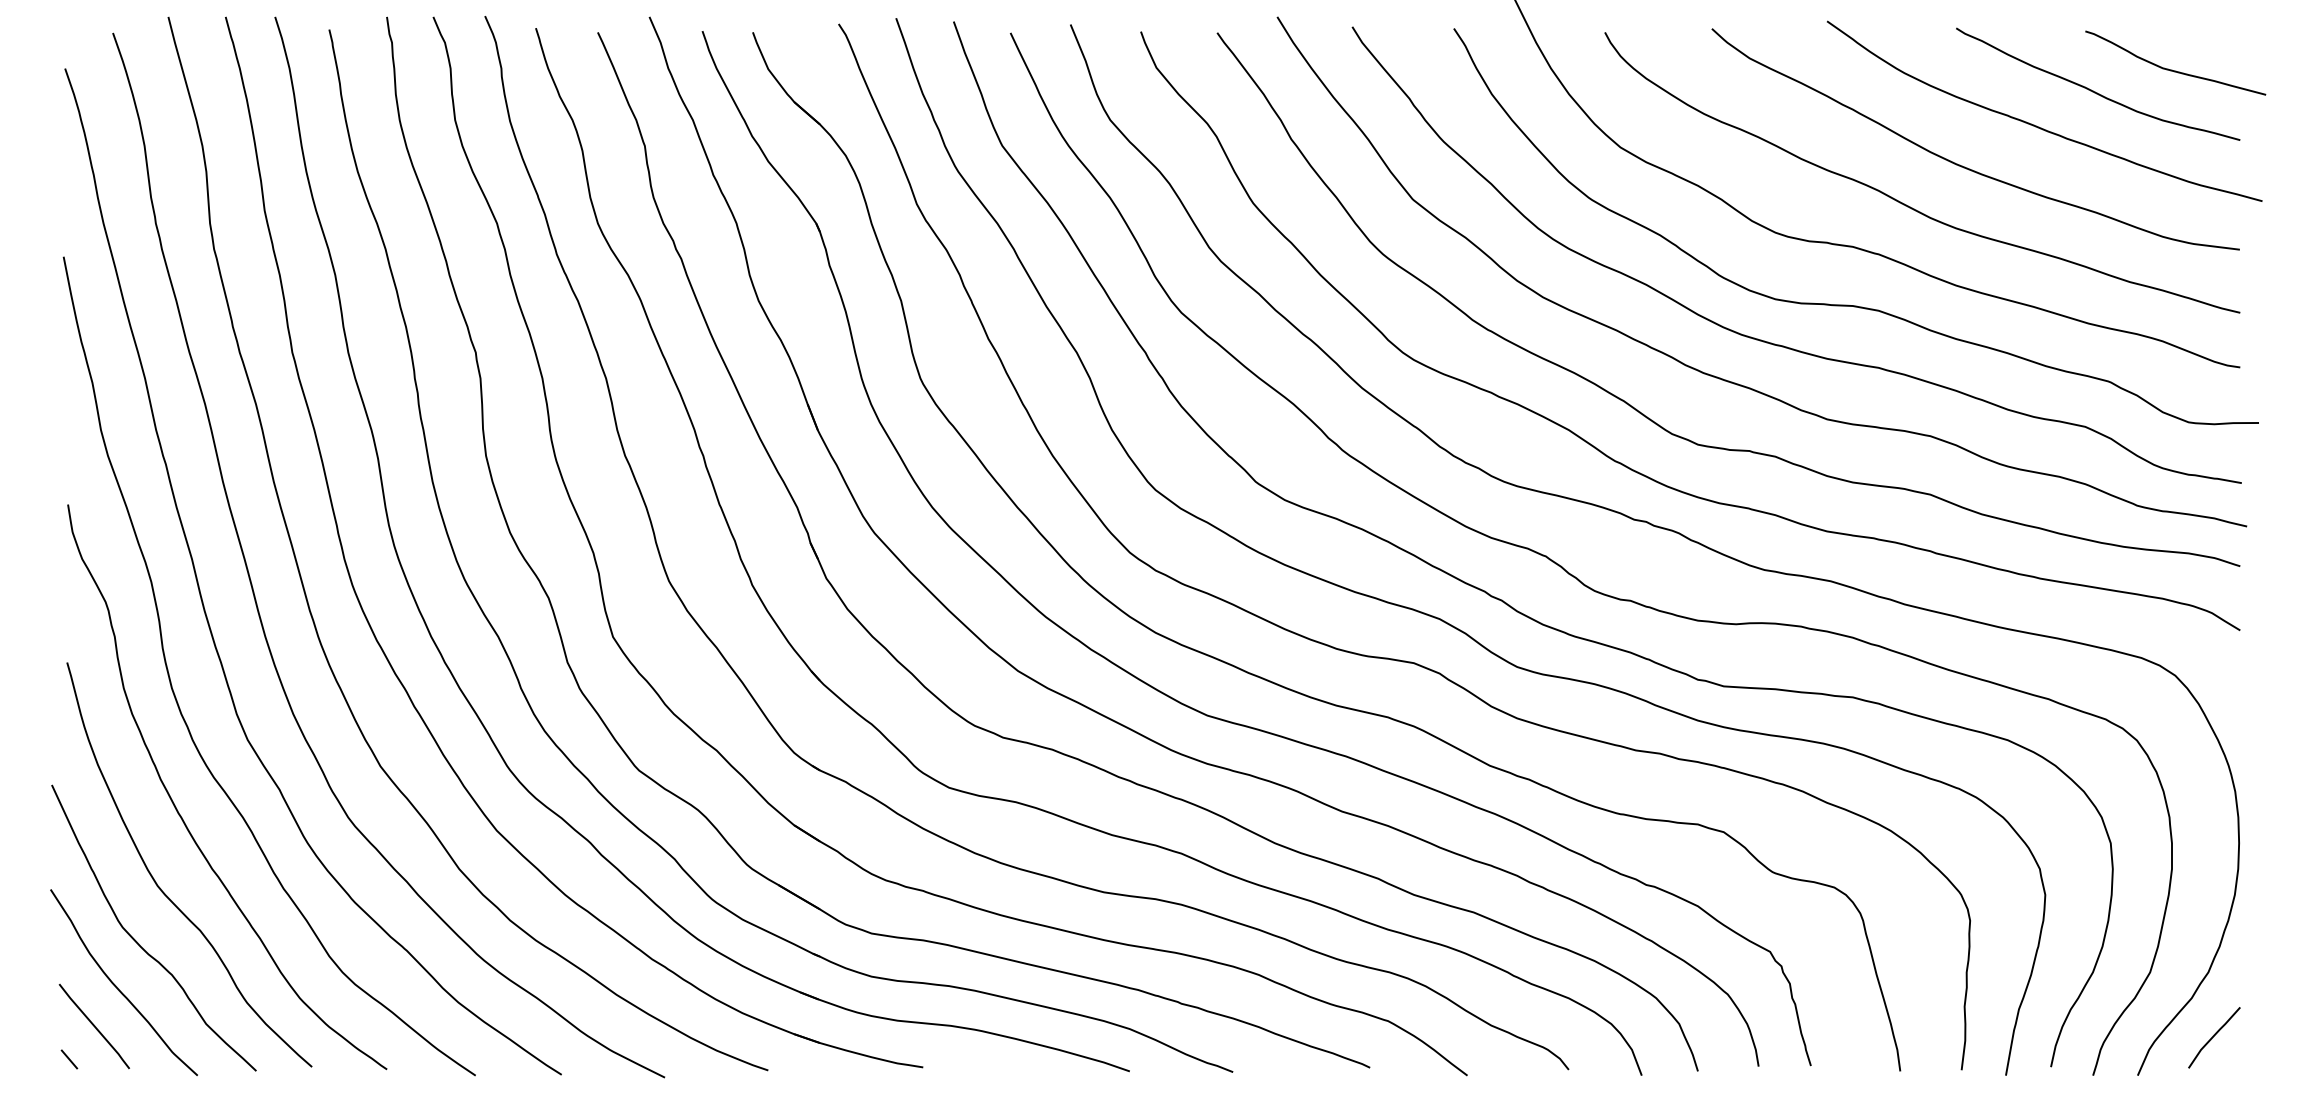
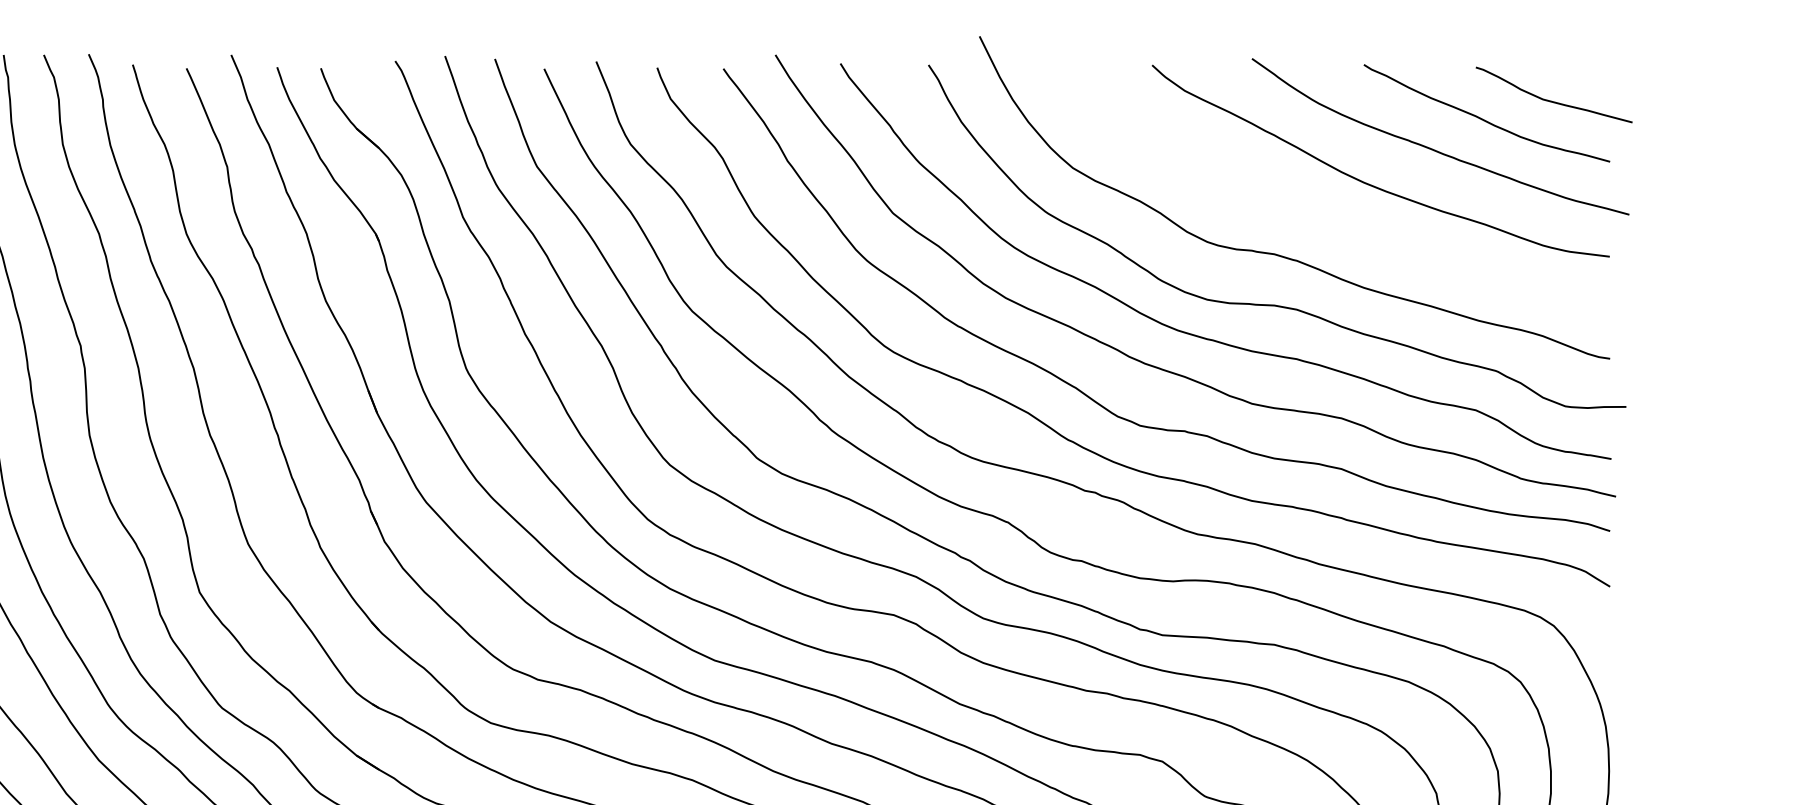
curve: (1906, 204) -> (1320, 217), removed

